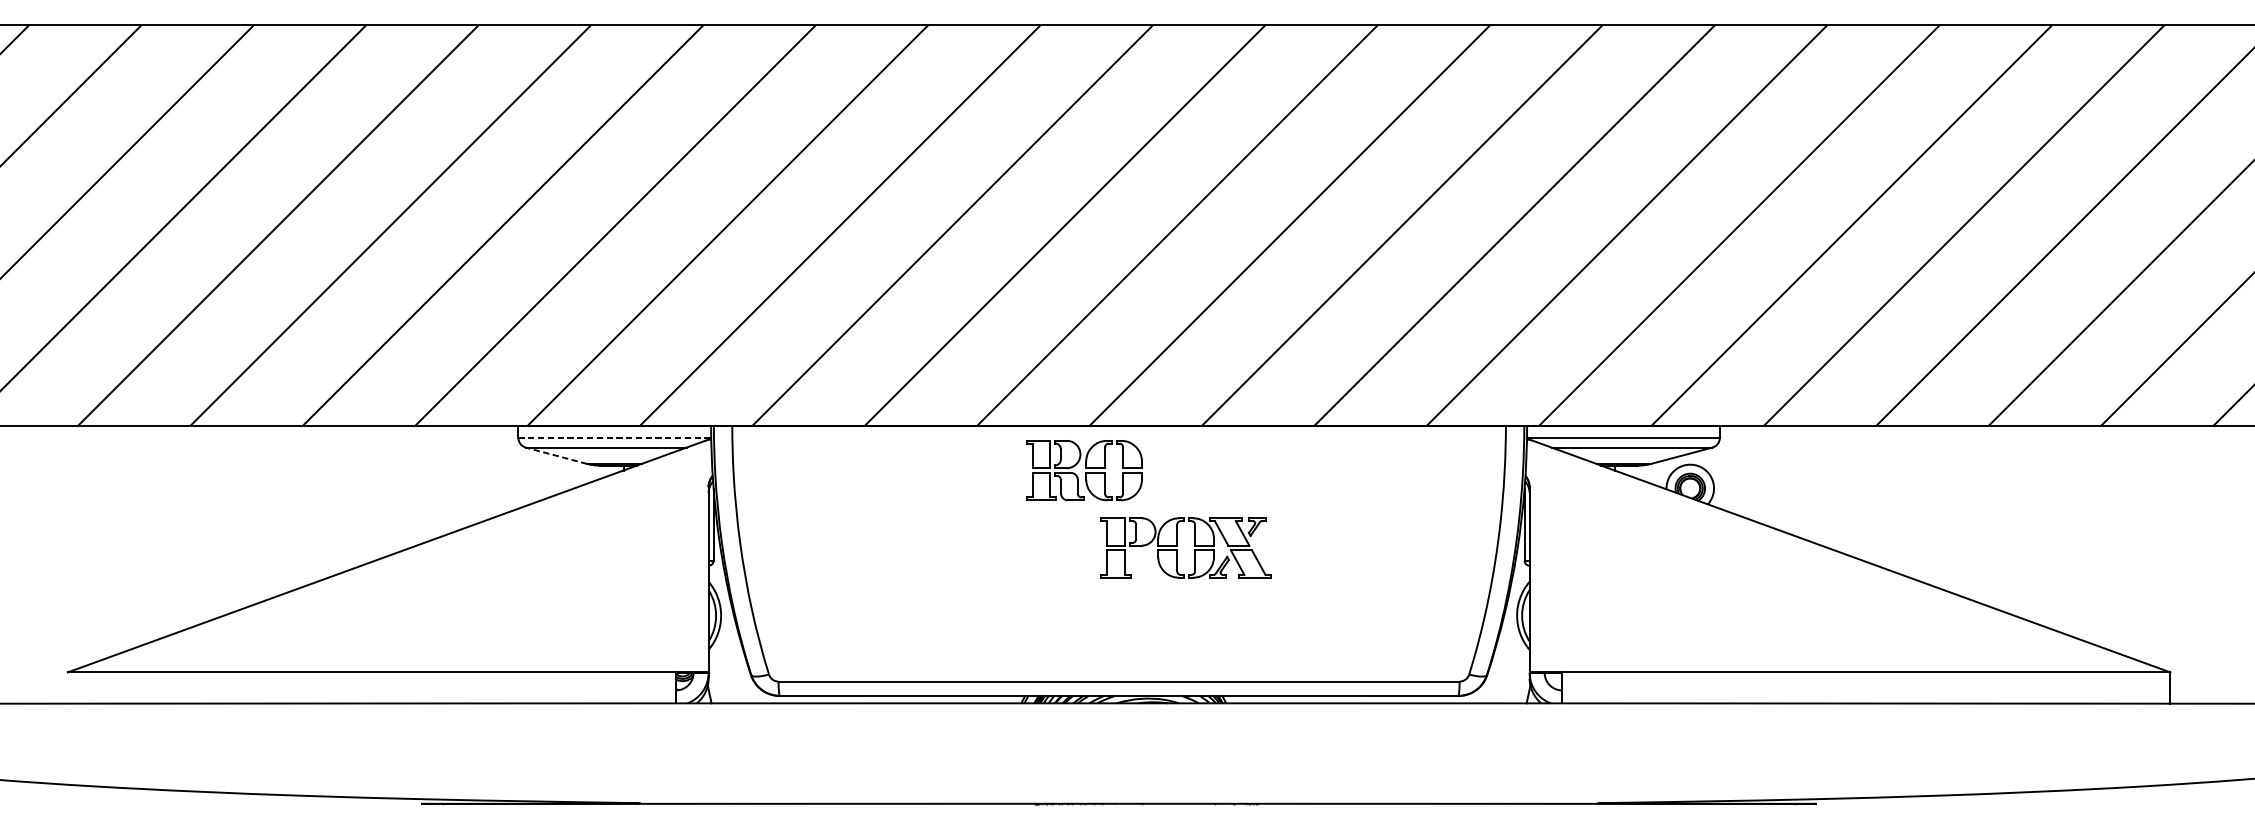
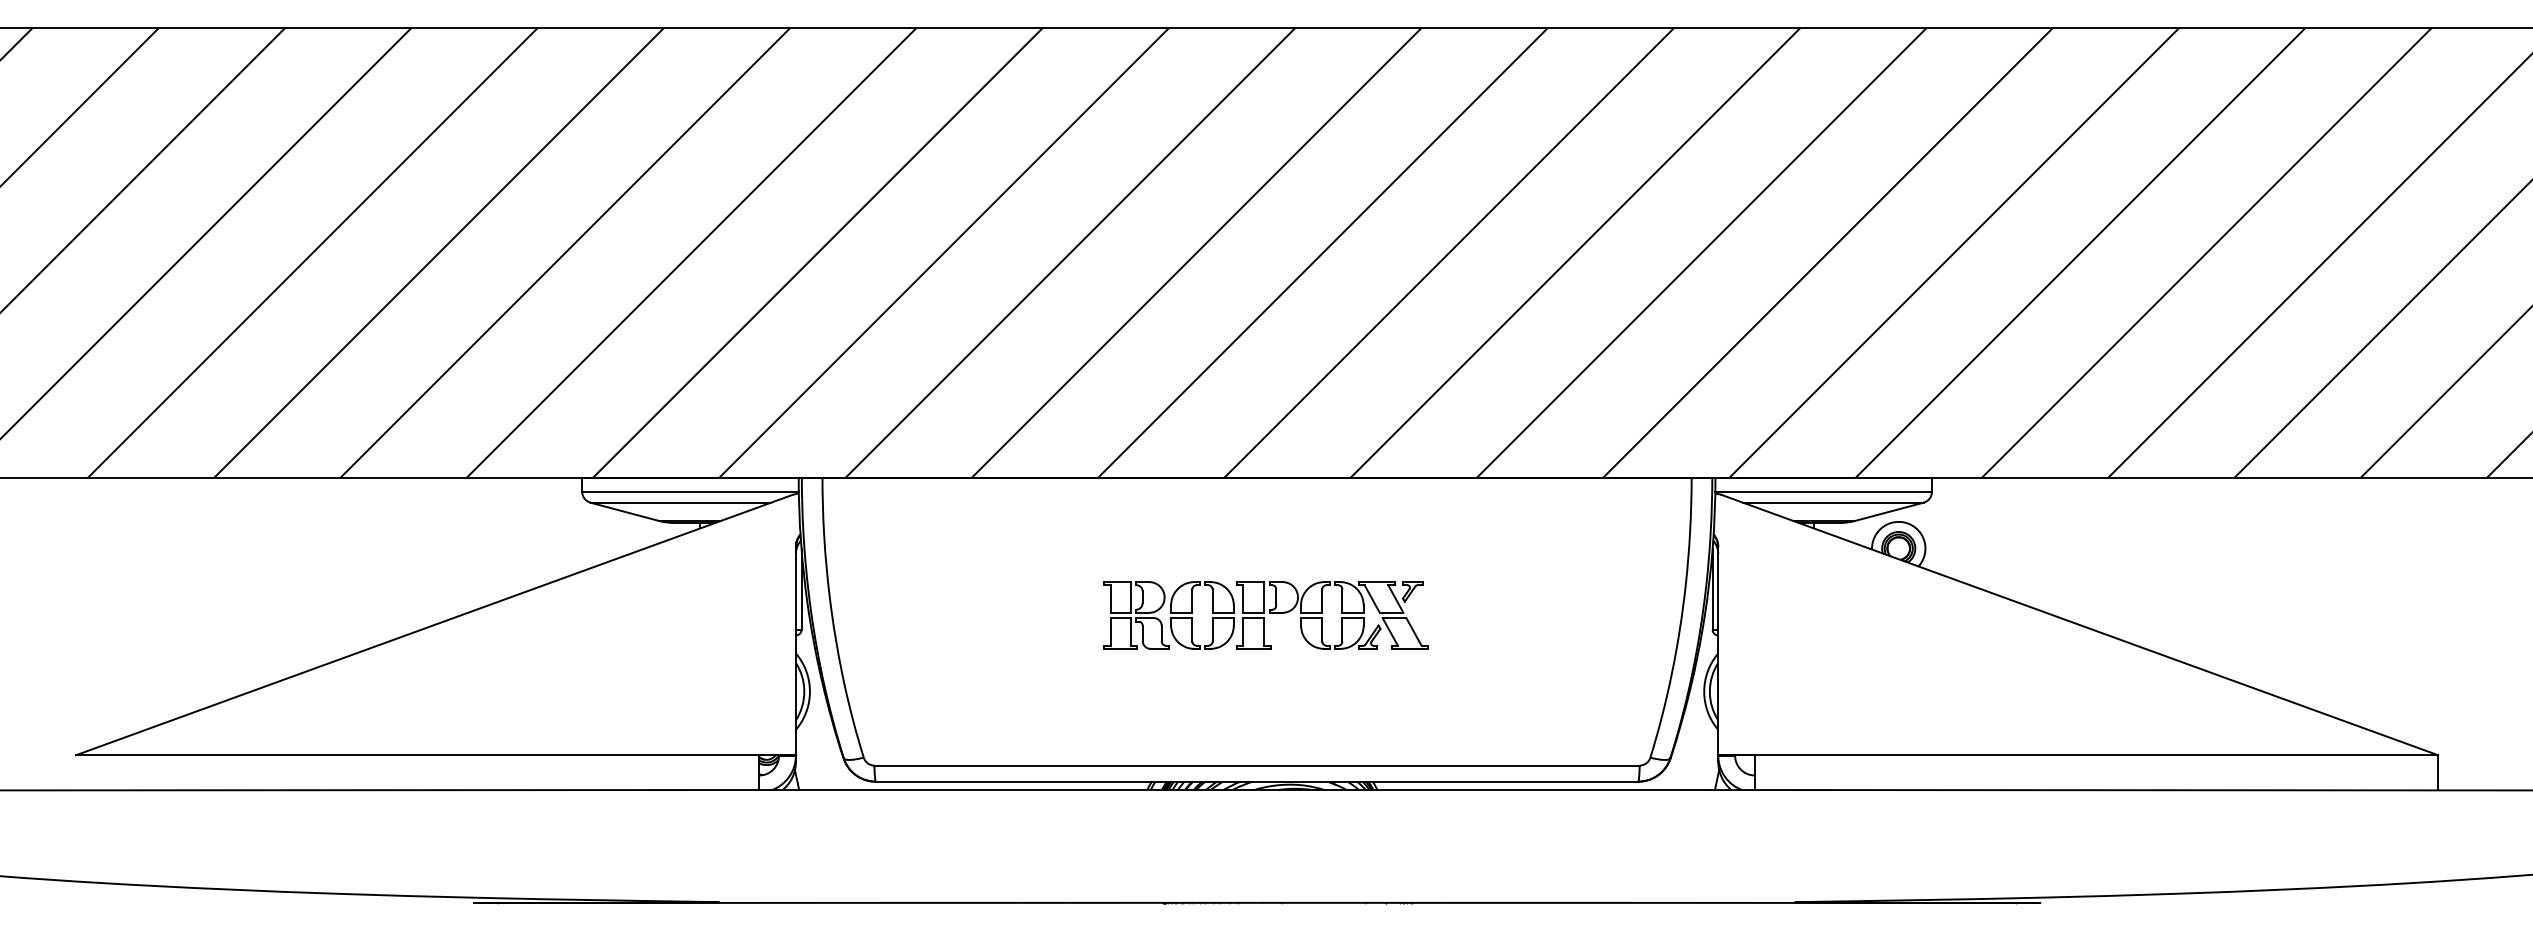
line: (615, 437) -> (691, 491), dashed -> solid
line: (556, 455) -> (624, 511), dashed -> solid
part: (1083, 470) -> (1168, 615), moved

